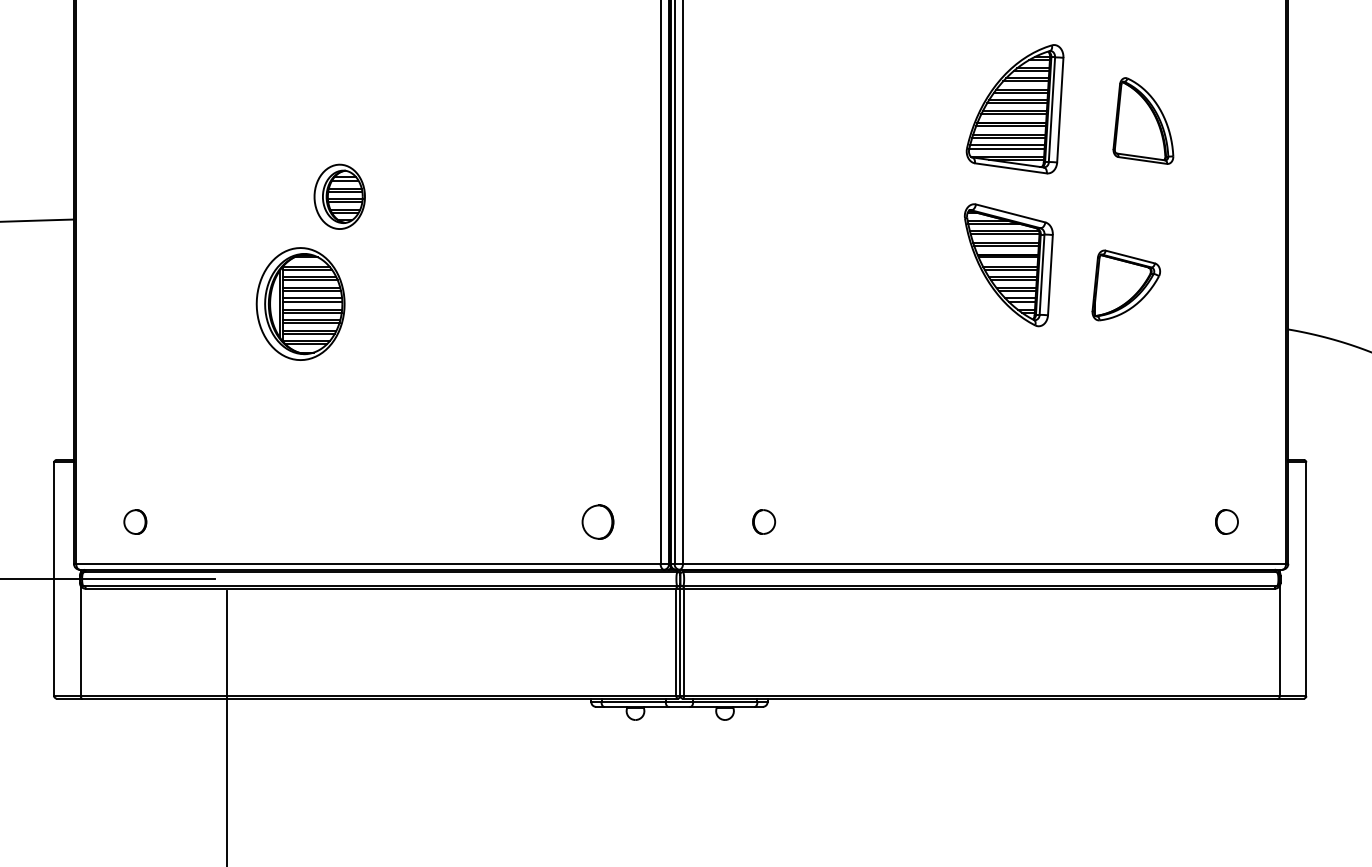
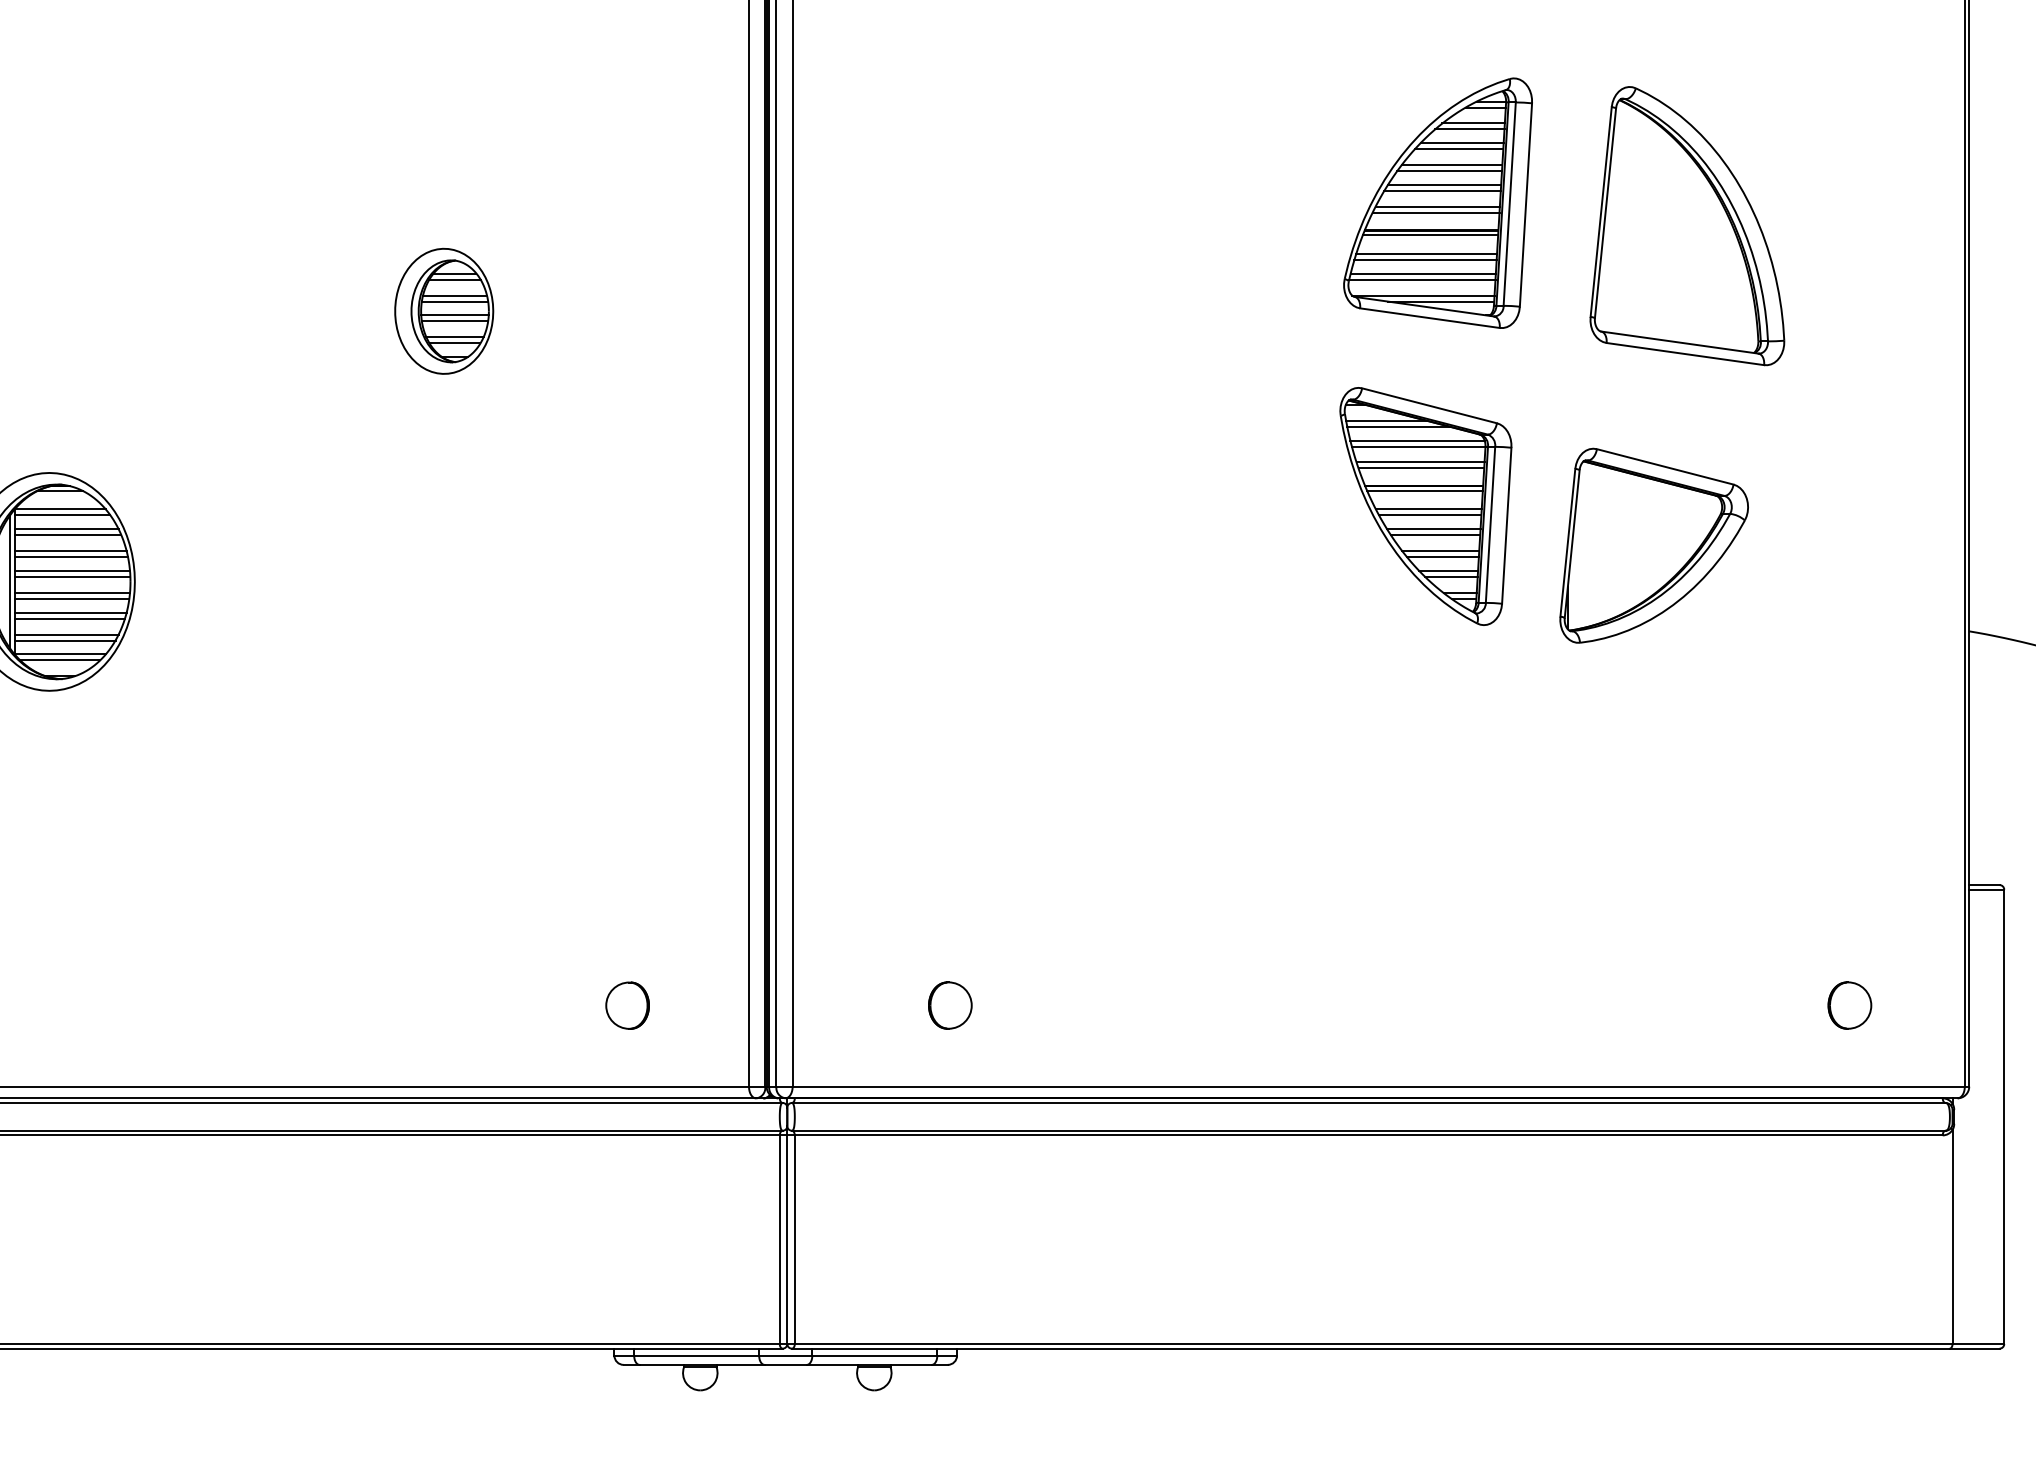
part: (1143, 120) -> (1687, 225), size x1.67
part: (339, 196) -> (443, 310), moved
part: (1126, 285) -> (1654, 545), size x1.43
part: (598, 521) -> (628, 1004), size x0.71

